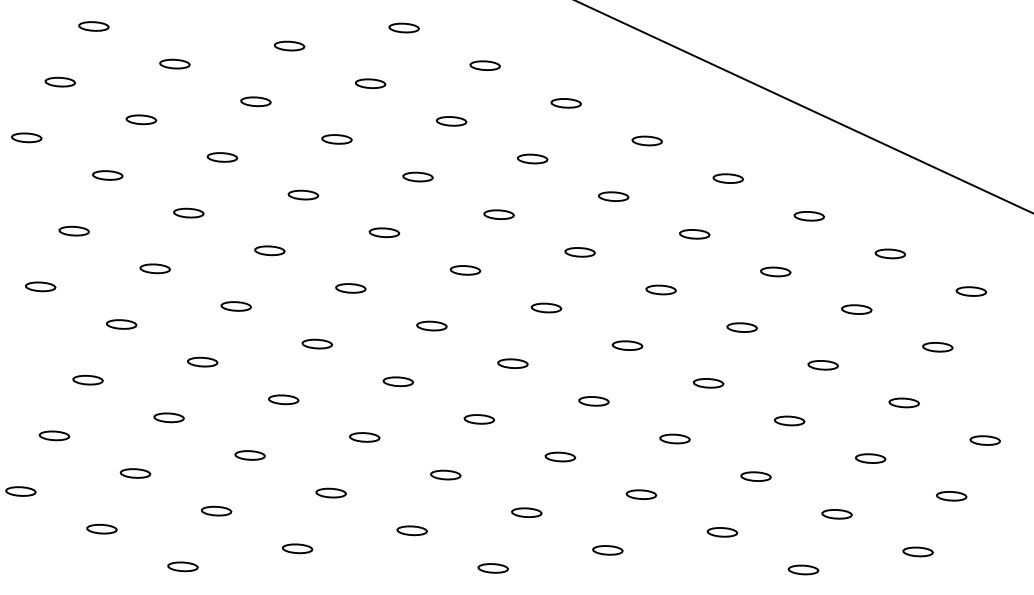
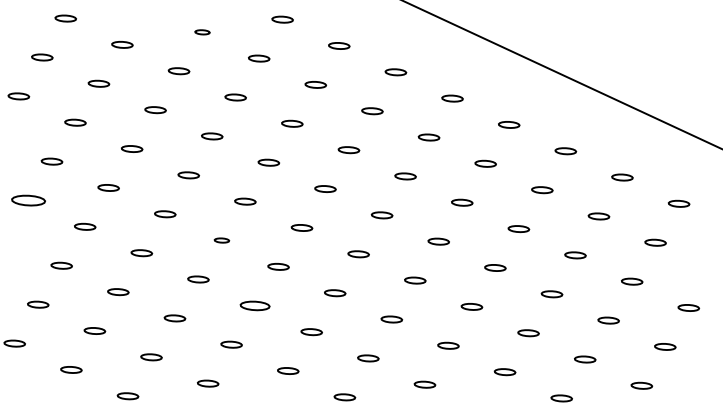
part: (289, 46) -> (202, 32), size x0.7
part: (40, 286) -> (28, 200), size x1.6
part: (316, 344) -> (221, 240), size x0.7
part: (363, 437) -> (254, 305), size x1.4

